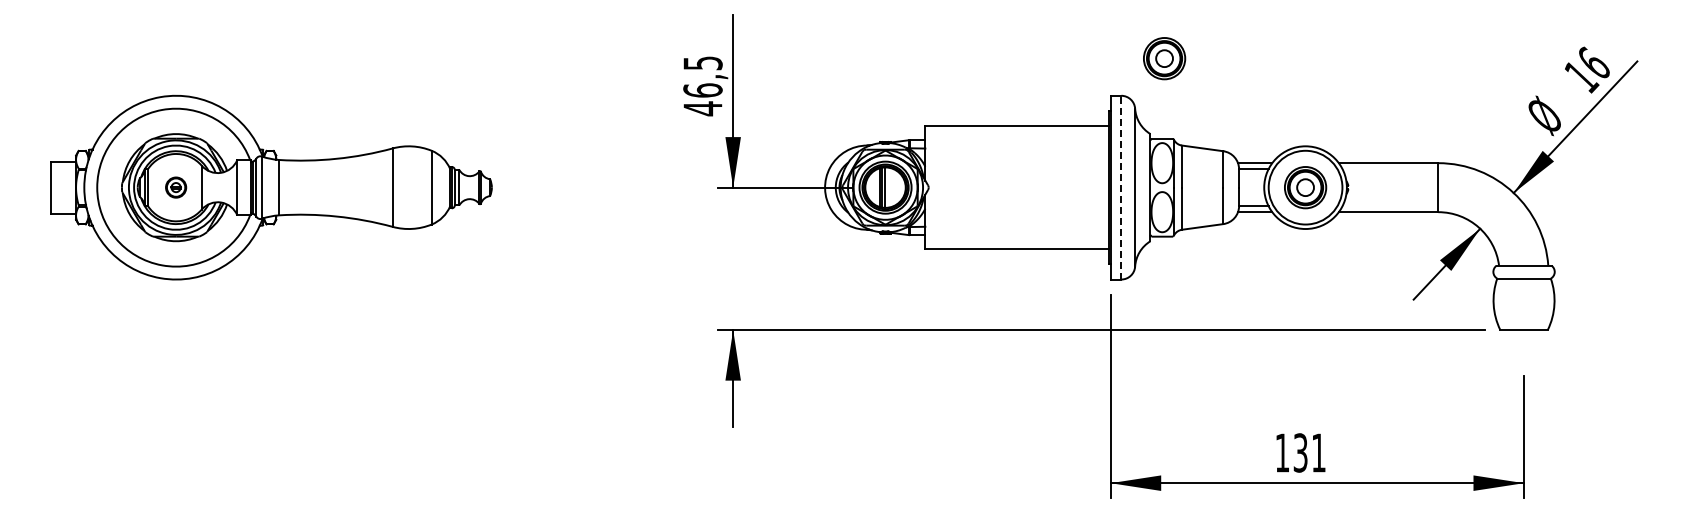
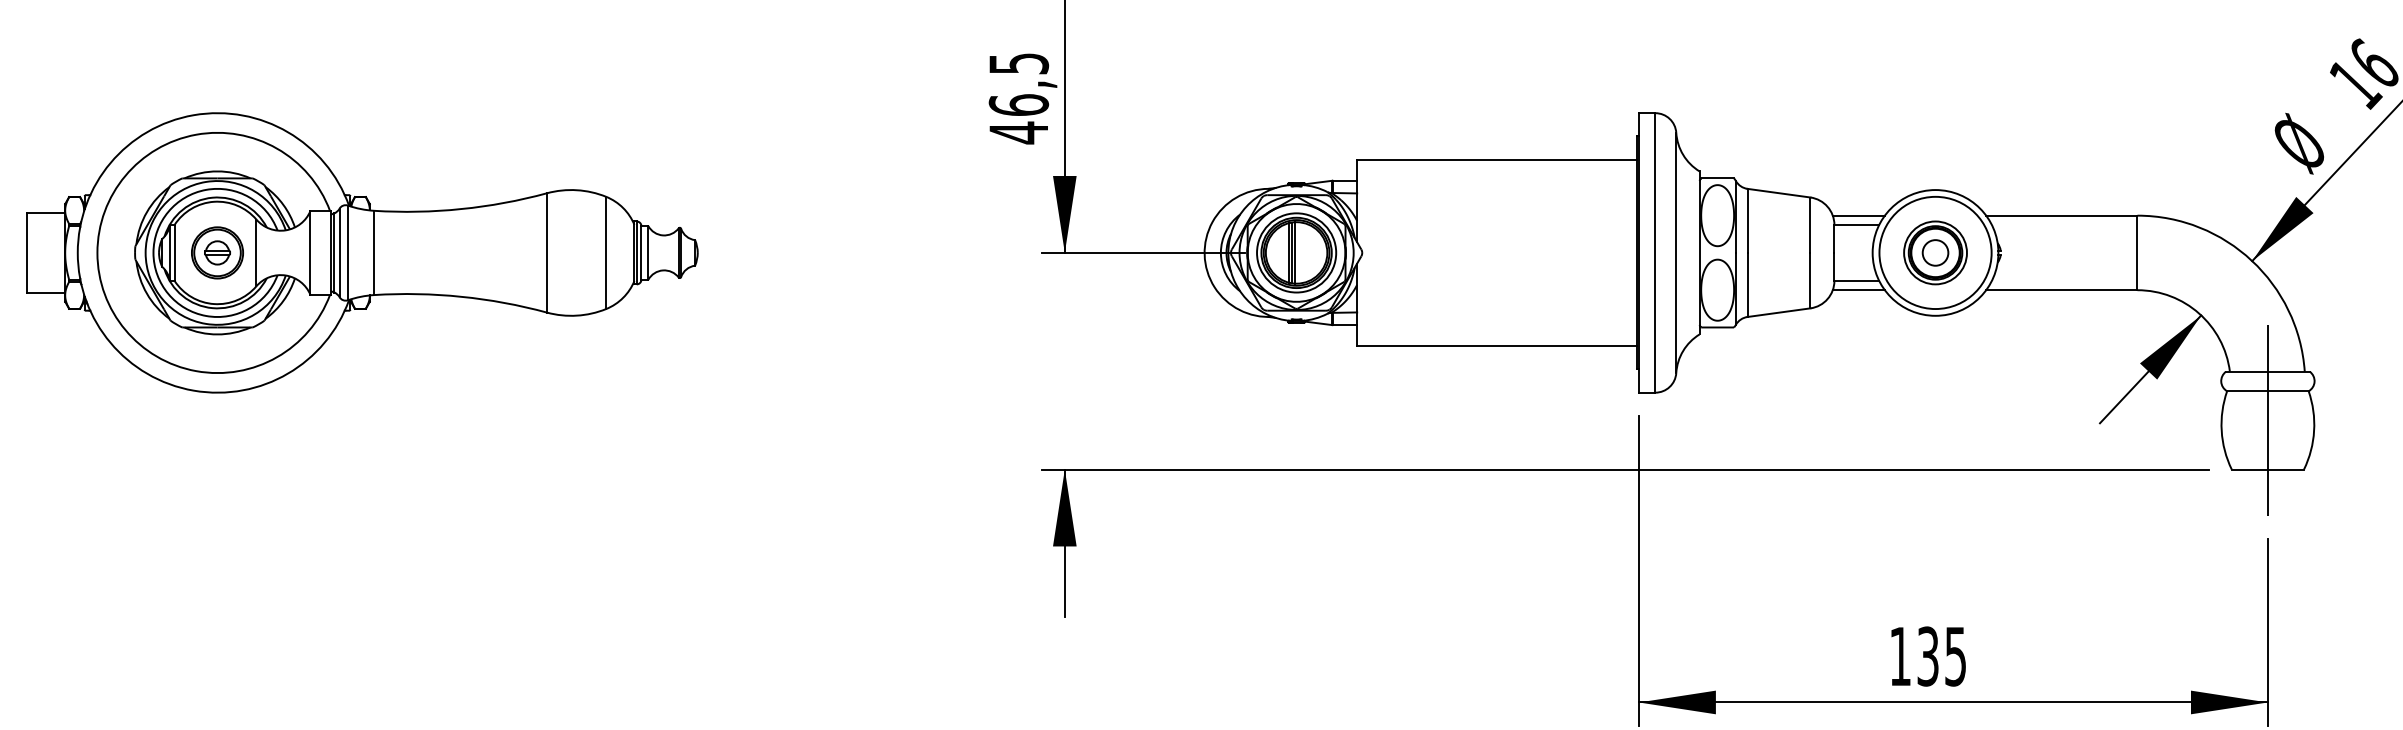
part: (1164, 58) -> (1720, 56), removed
part: (175, 187) -> (216, 252), size x1.67
line: (1121, 187) -> (1655, 252), dashed -> solid
line: (1524, 297) -> (2268, 420), added
text: (1318, 452) -> (1955, 655), 131 -> 135

